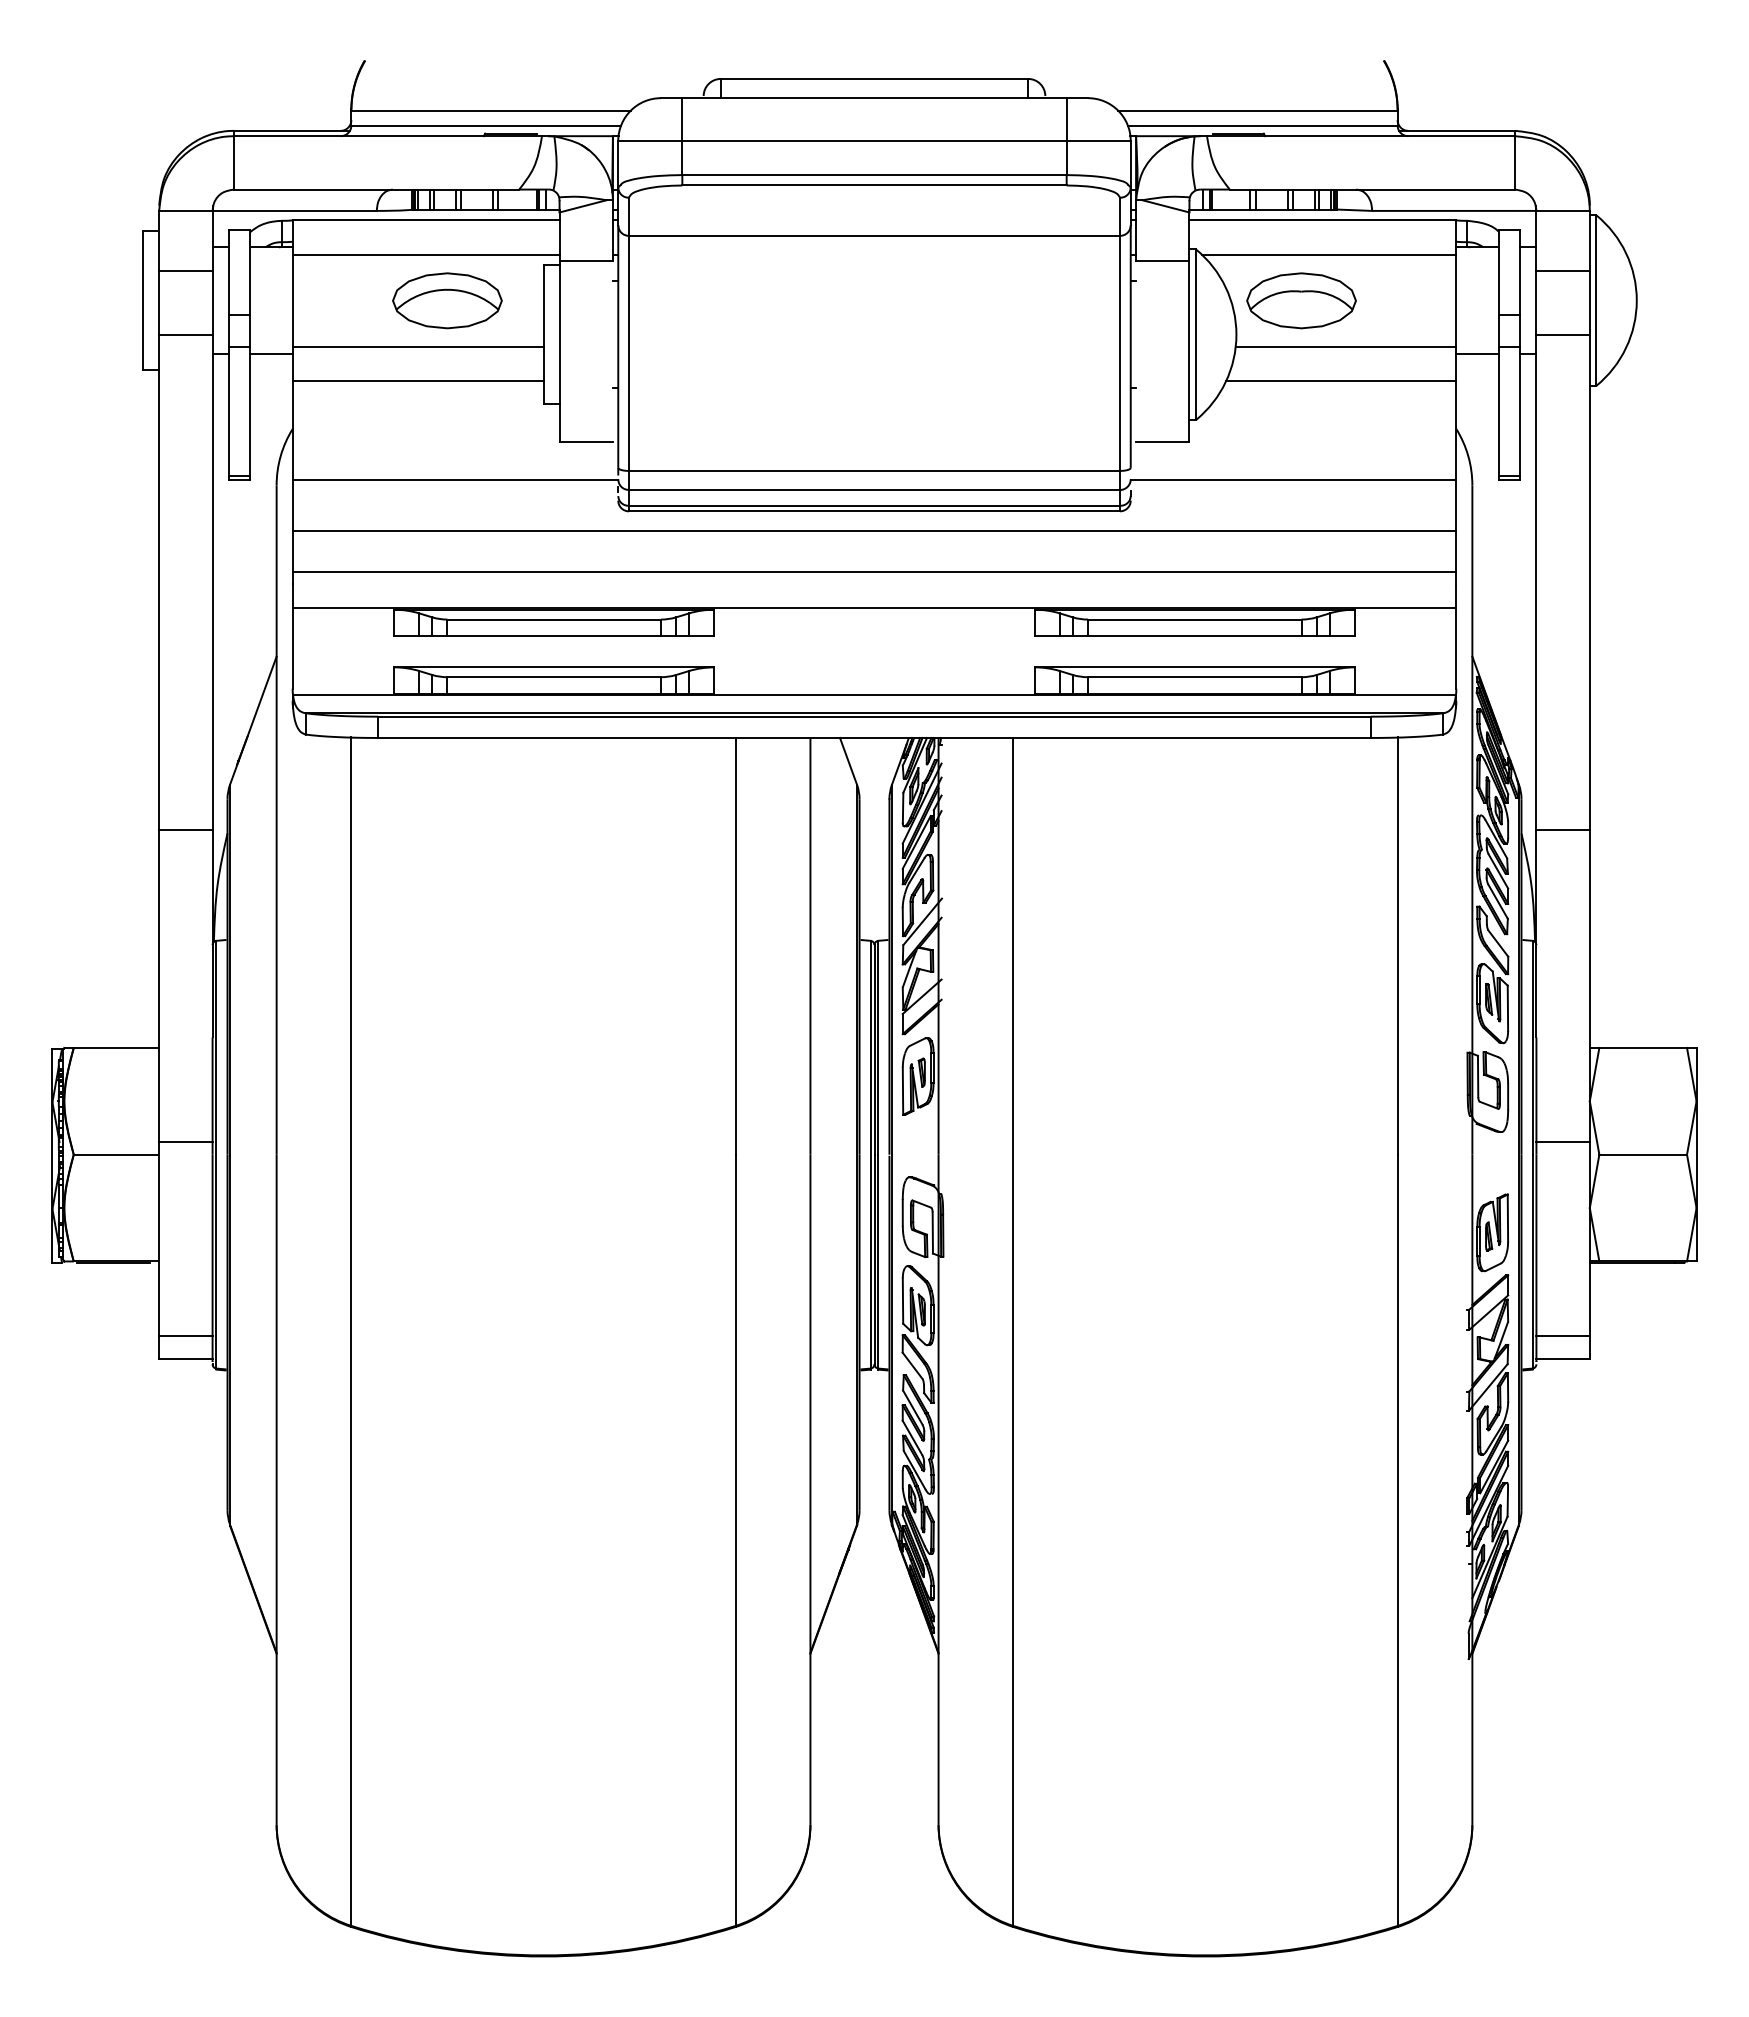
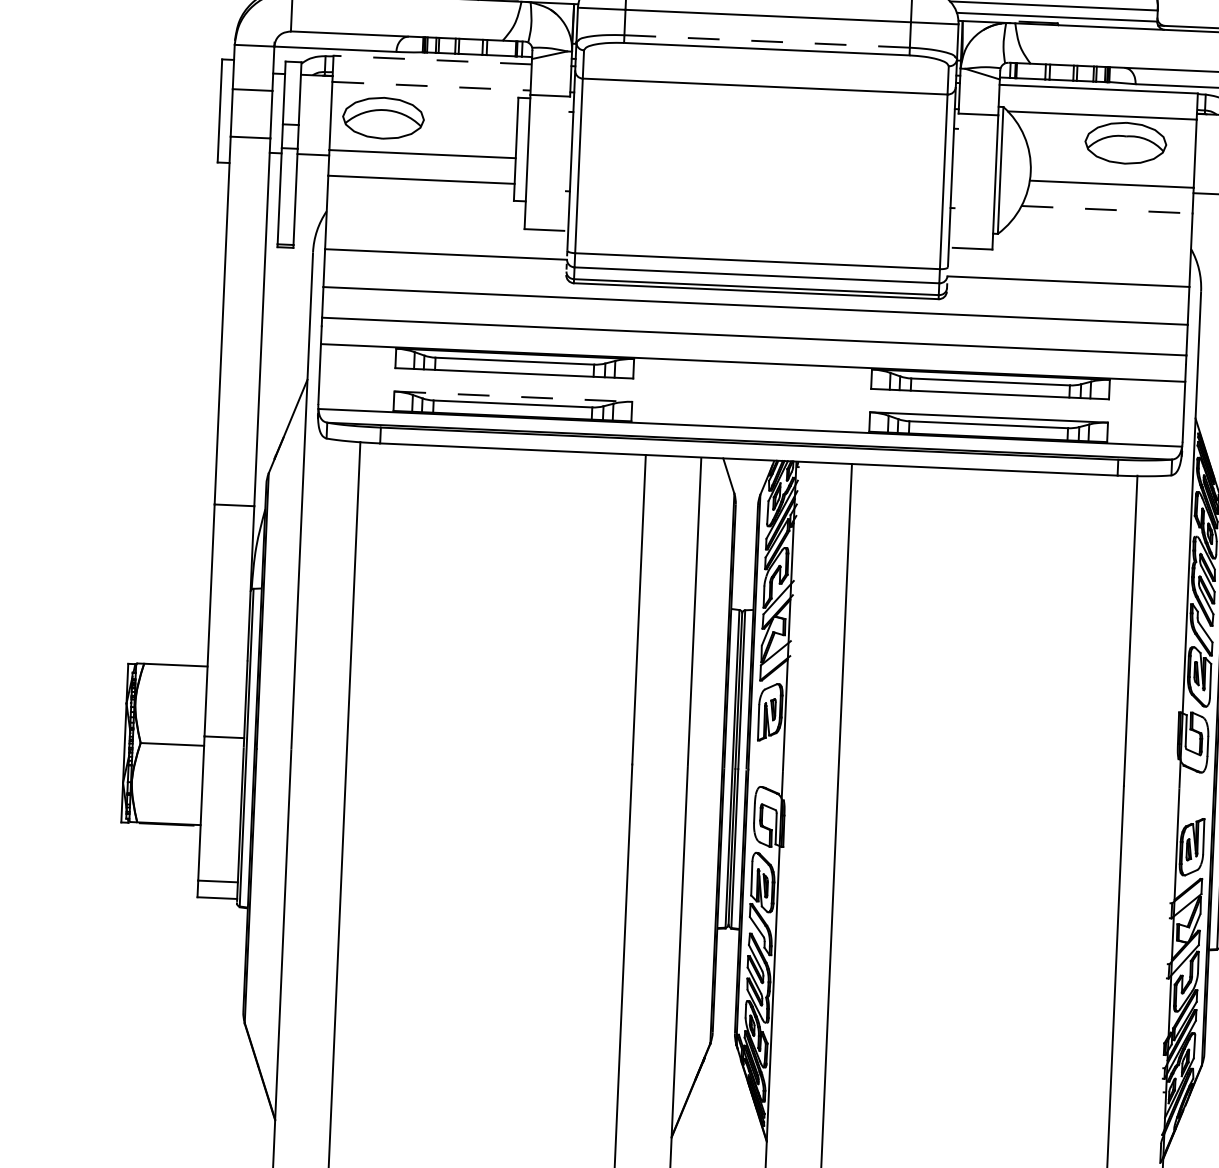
line: (875, 175) -> (767, 41), solid -> dashed
line: (425, 219) -> (432, 59), solid -> dashed
line: (426, 254) -> (431, 85), solid -> dashed
part: (447, 300) -> (383, 118), moved
part: (1301, 300) -> (1125, 143), moved
line: (1341, 381) -> (1107, 209), solid -> dashed
line: (554, 667) -> (513, 396), solid -> dashed

